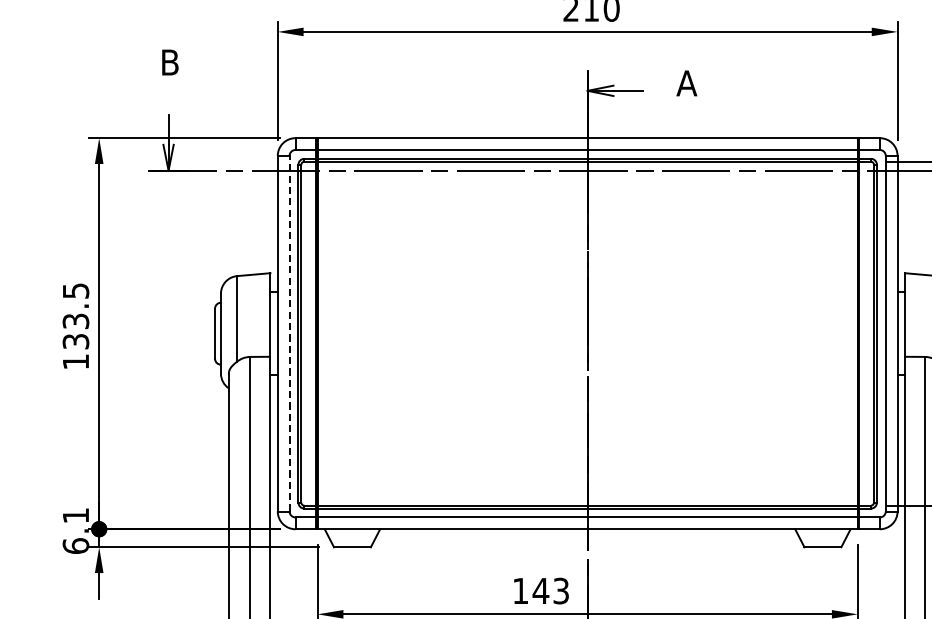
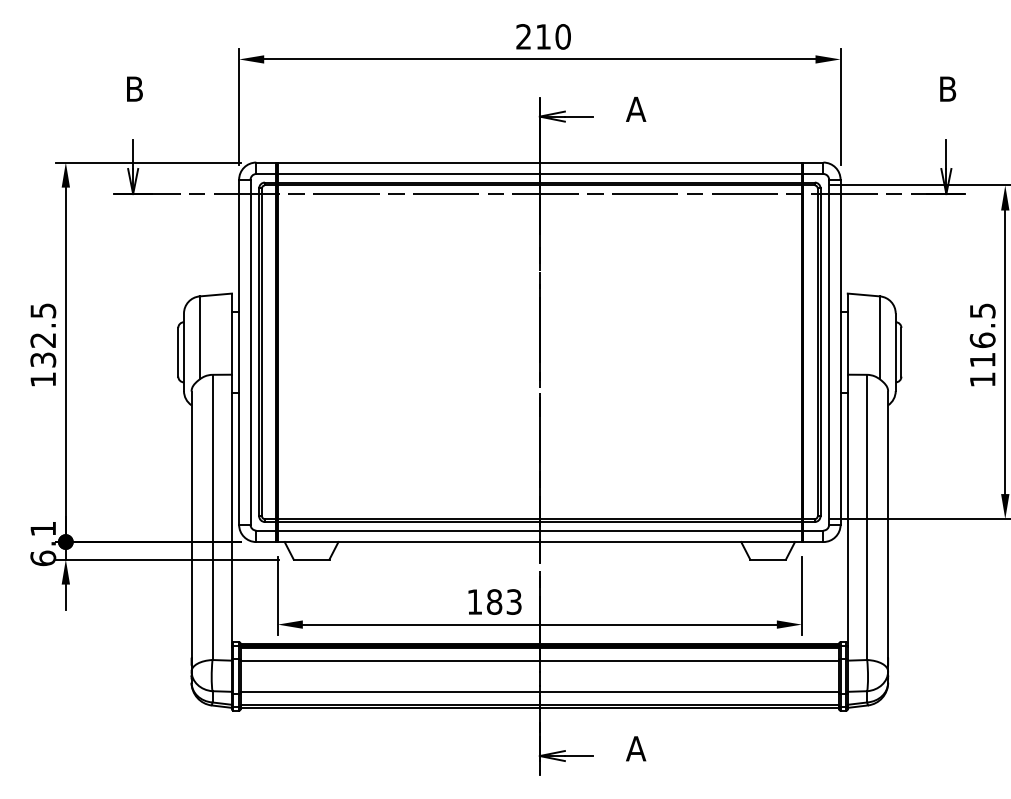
text: (76, 321) -> (43, 340), 133.5 -> 132.5
line: (289, 333) -> (250, 352), dashed -> solid
text: (540, 590) -> (494, 601), 143 -> 183

